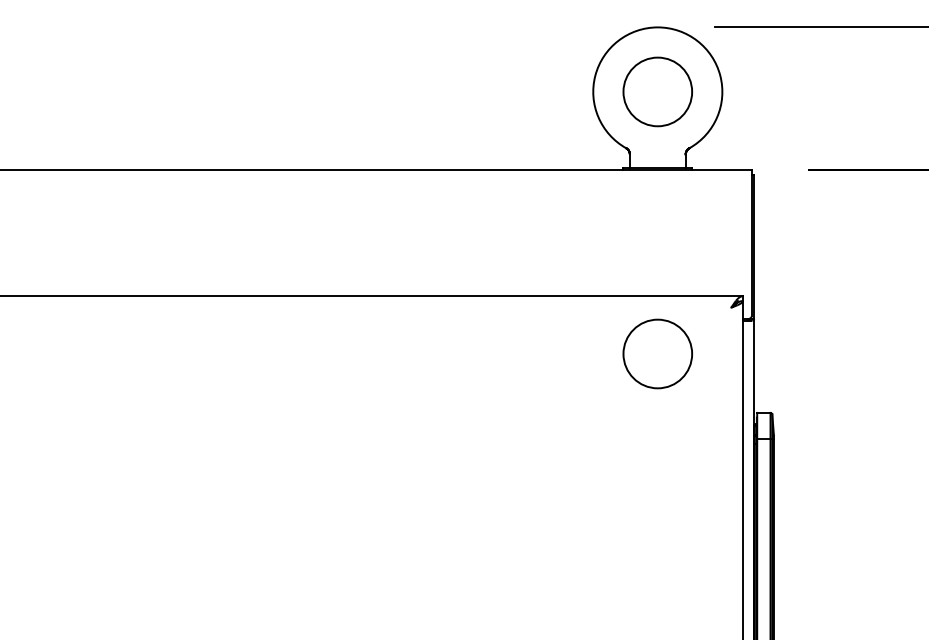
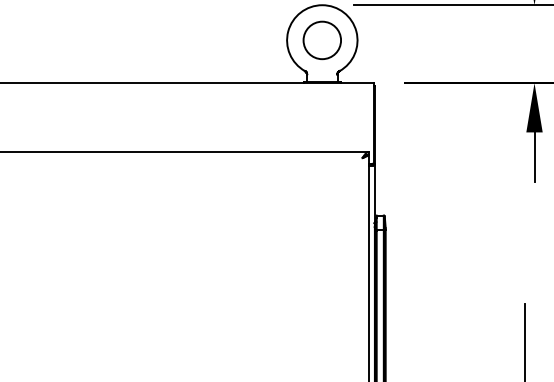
circle: (656, 354) -> (321, 183), removed

